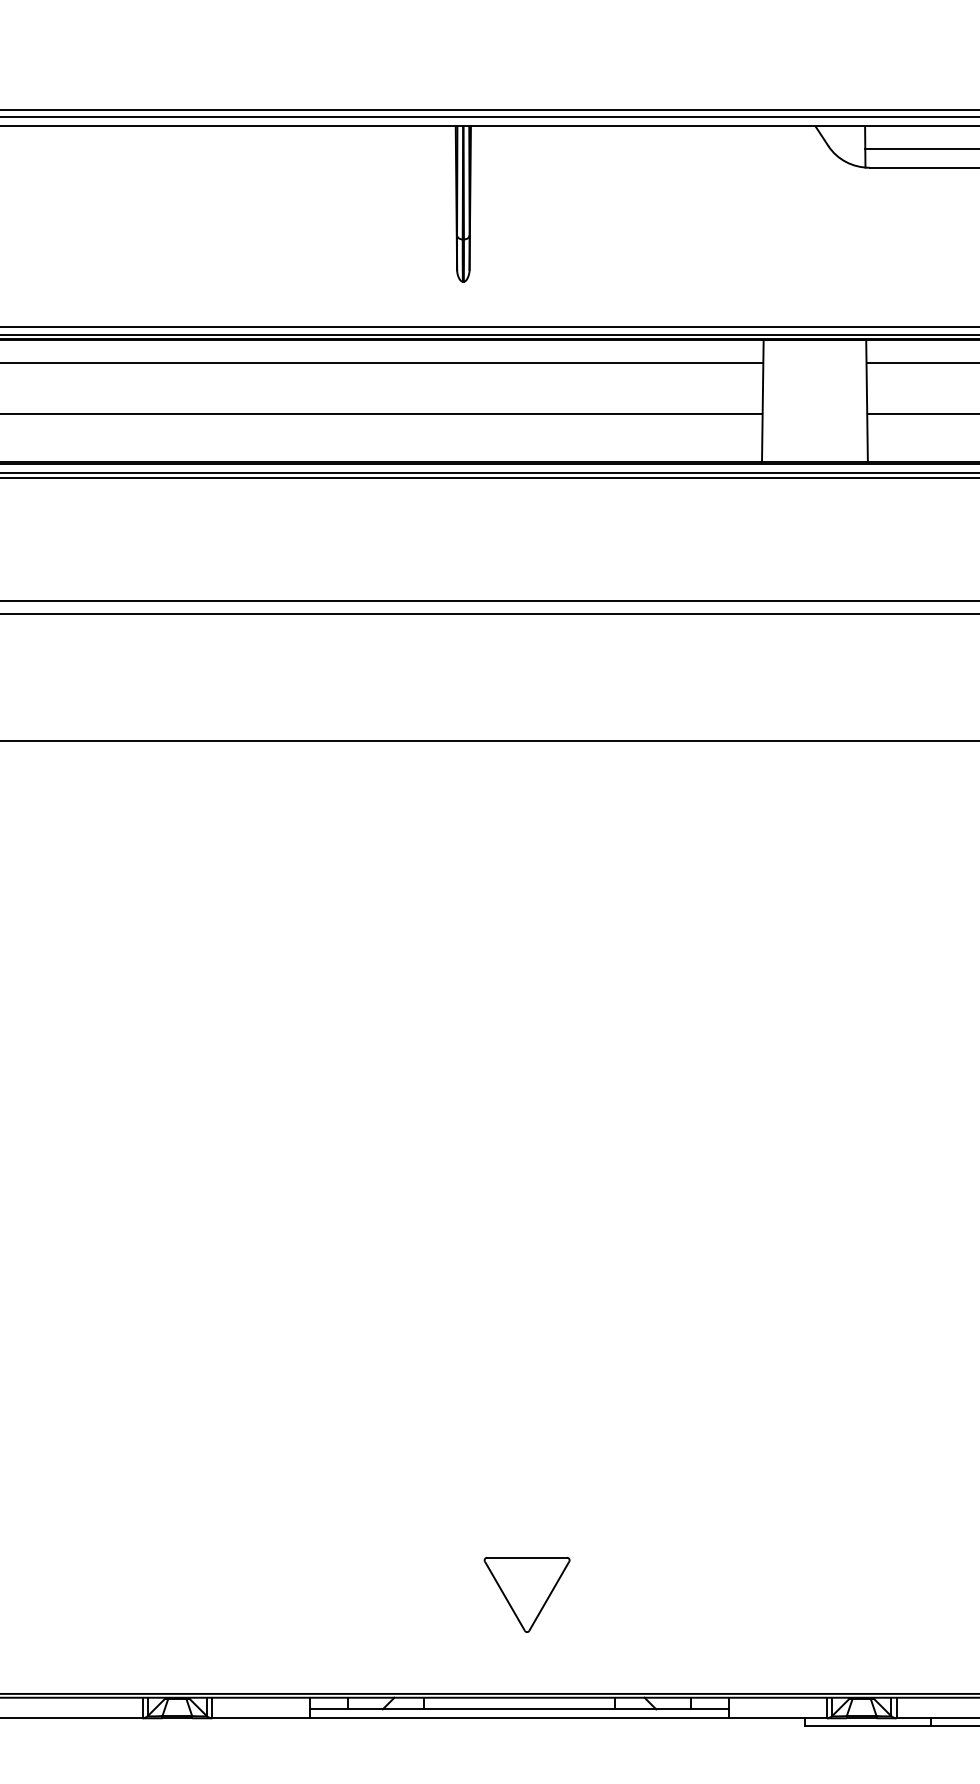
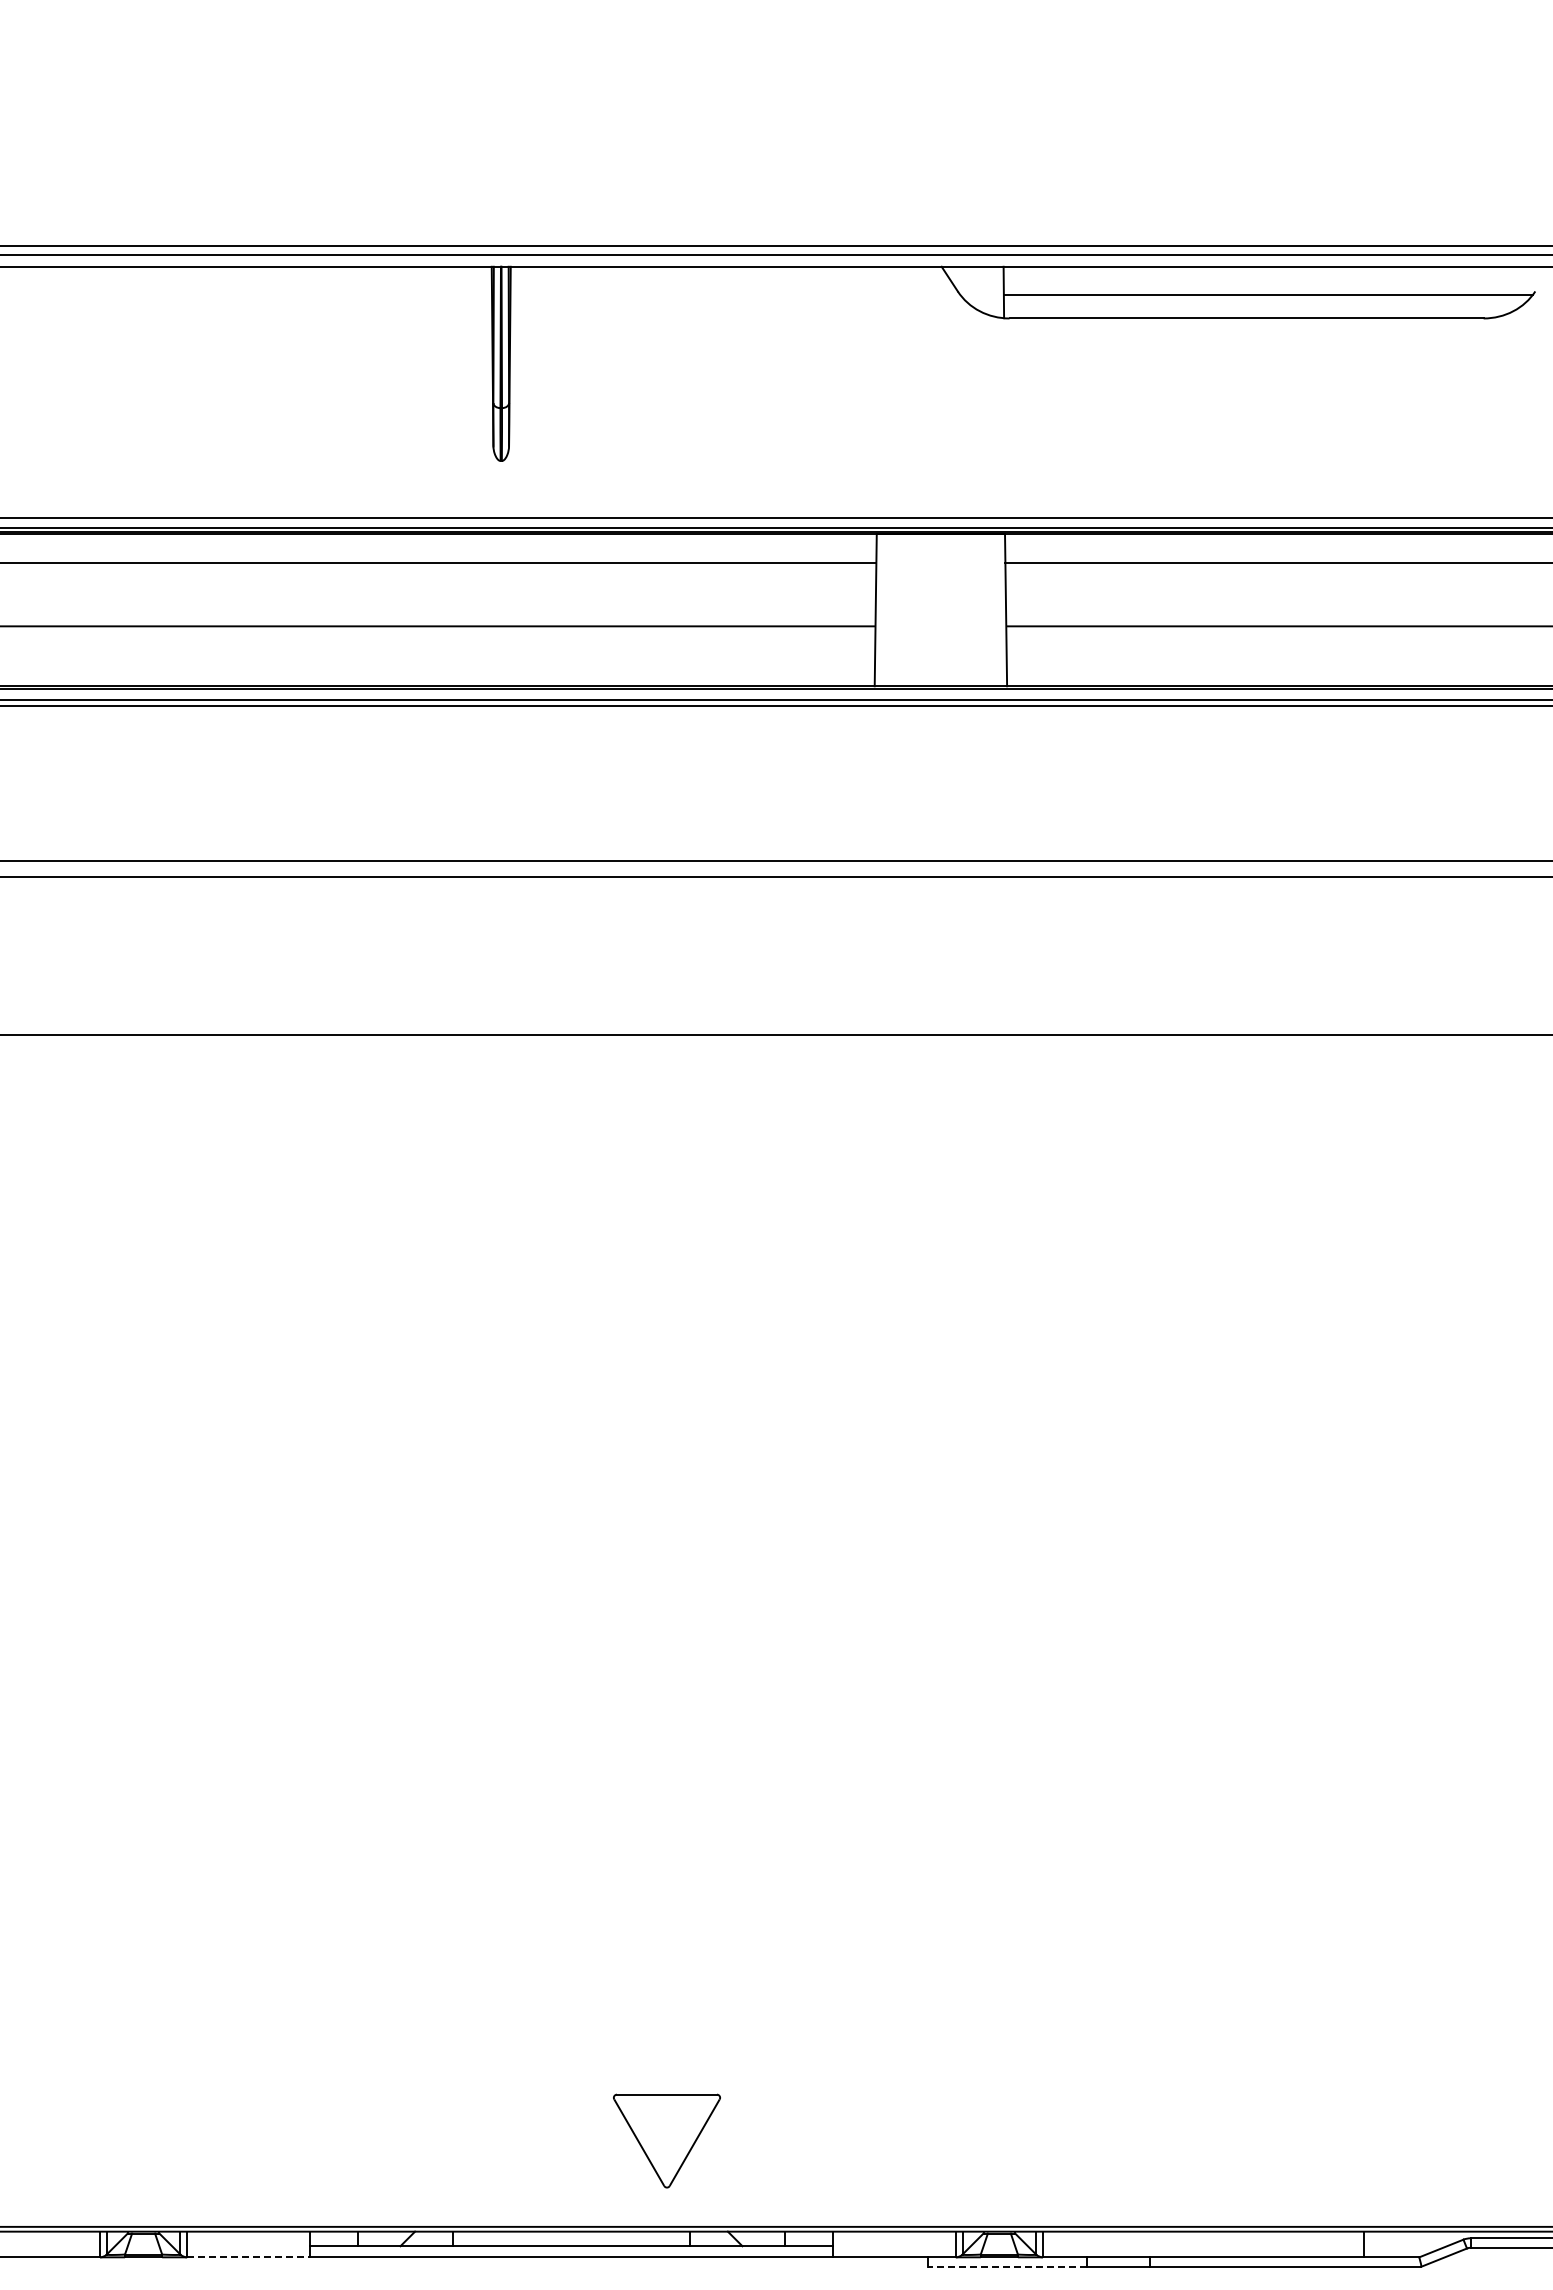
part: (526, 1594) -> (666, 2140), moved
line: (262, 1718) -> (249, 2257), solid -> dashed
line: (867, 1725) -> (1006, 2266), solid -> dashed

